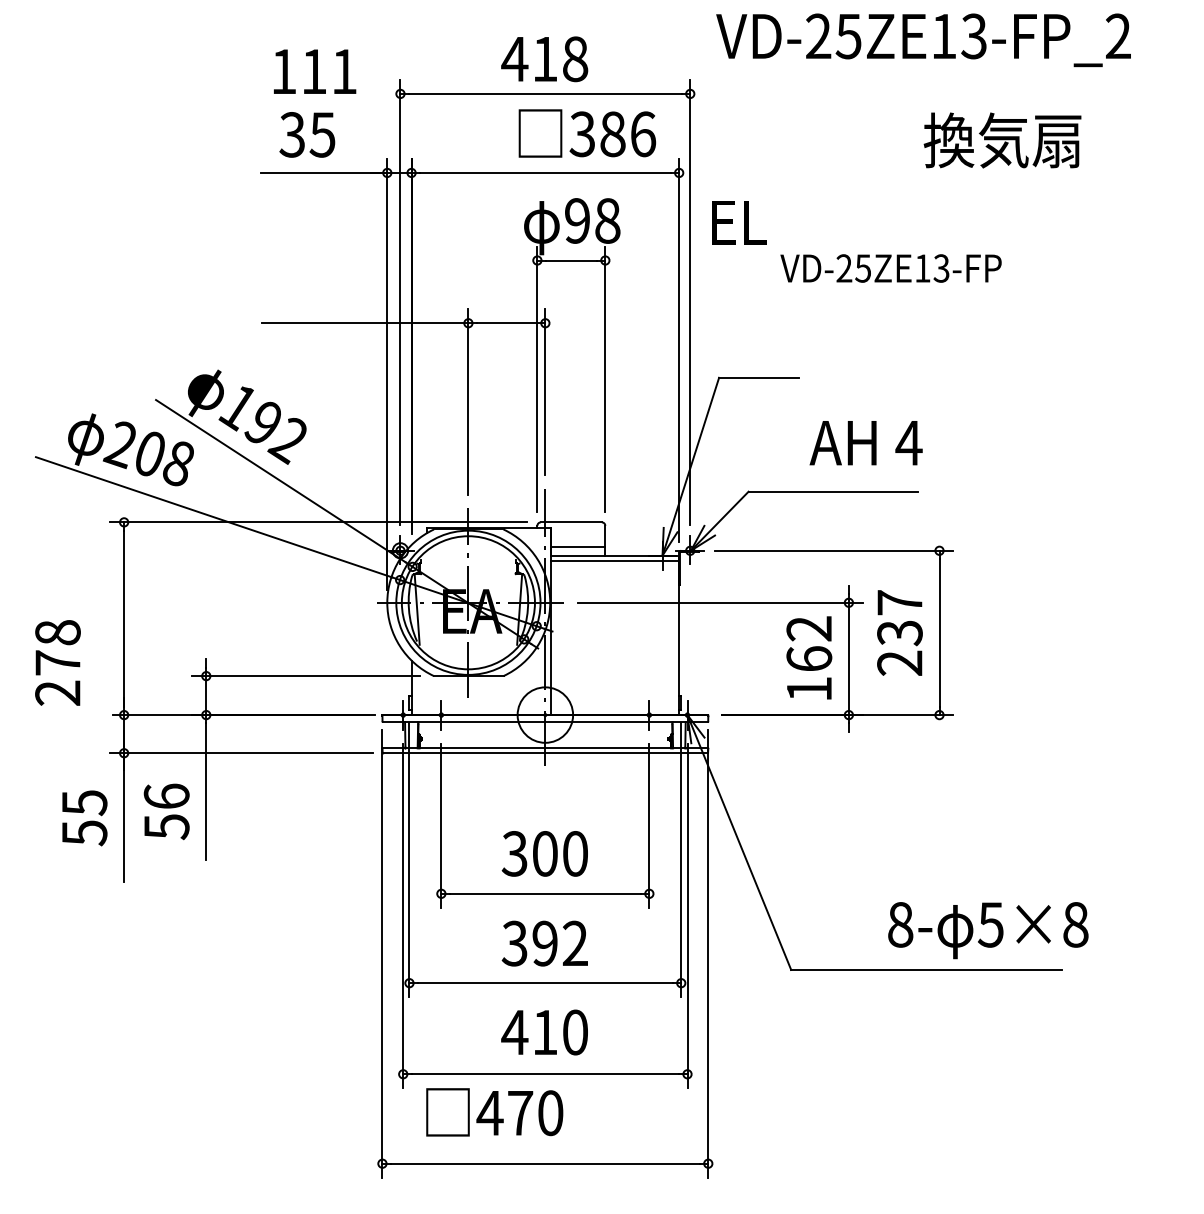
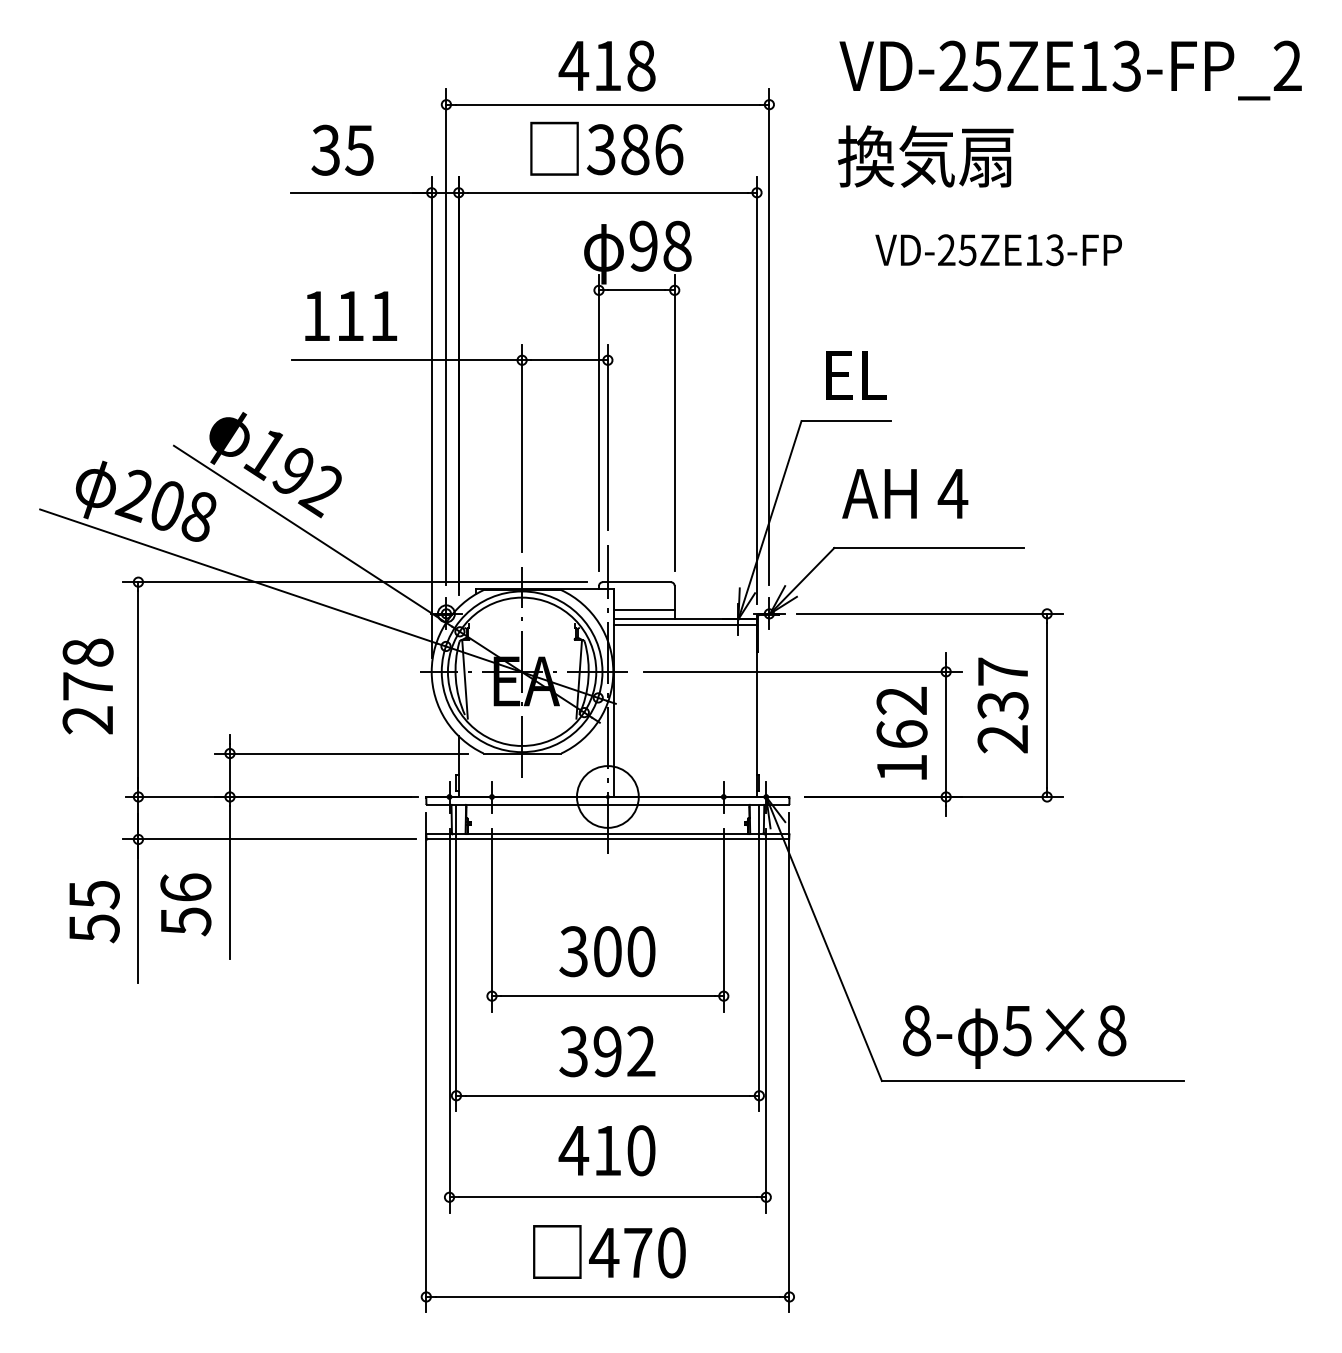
text: (923, 40) -> (1070, 70), moved
text: (315, 71) -> (351, 315), moved
text: (587, 133) -> (606, 148), moved
text: (1002, 140) -> (925, 156), moved
text: (739, 222) -> (856, 375), moved
text: (890, 268) -> (998, 250), moved
text: (865, 443) -> (904, 494), moved
text: (57, 662) -> (87, 685), moved
text: (988, 930) -> (1014, 1037), moved
text: (494, 1112) -> (609, 1252), moved

